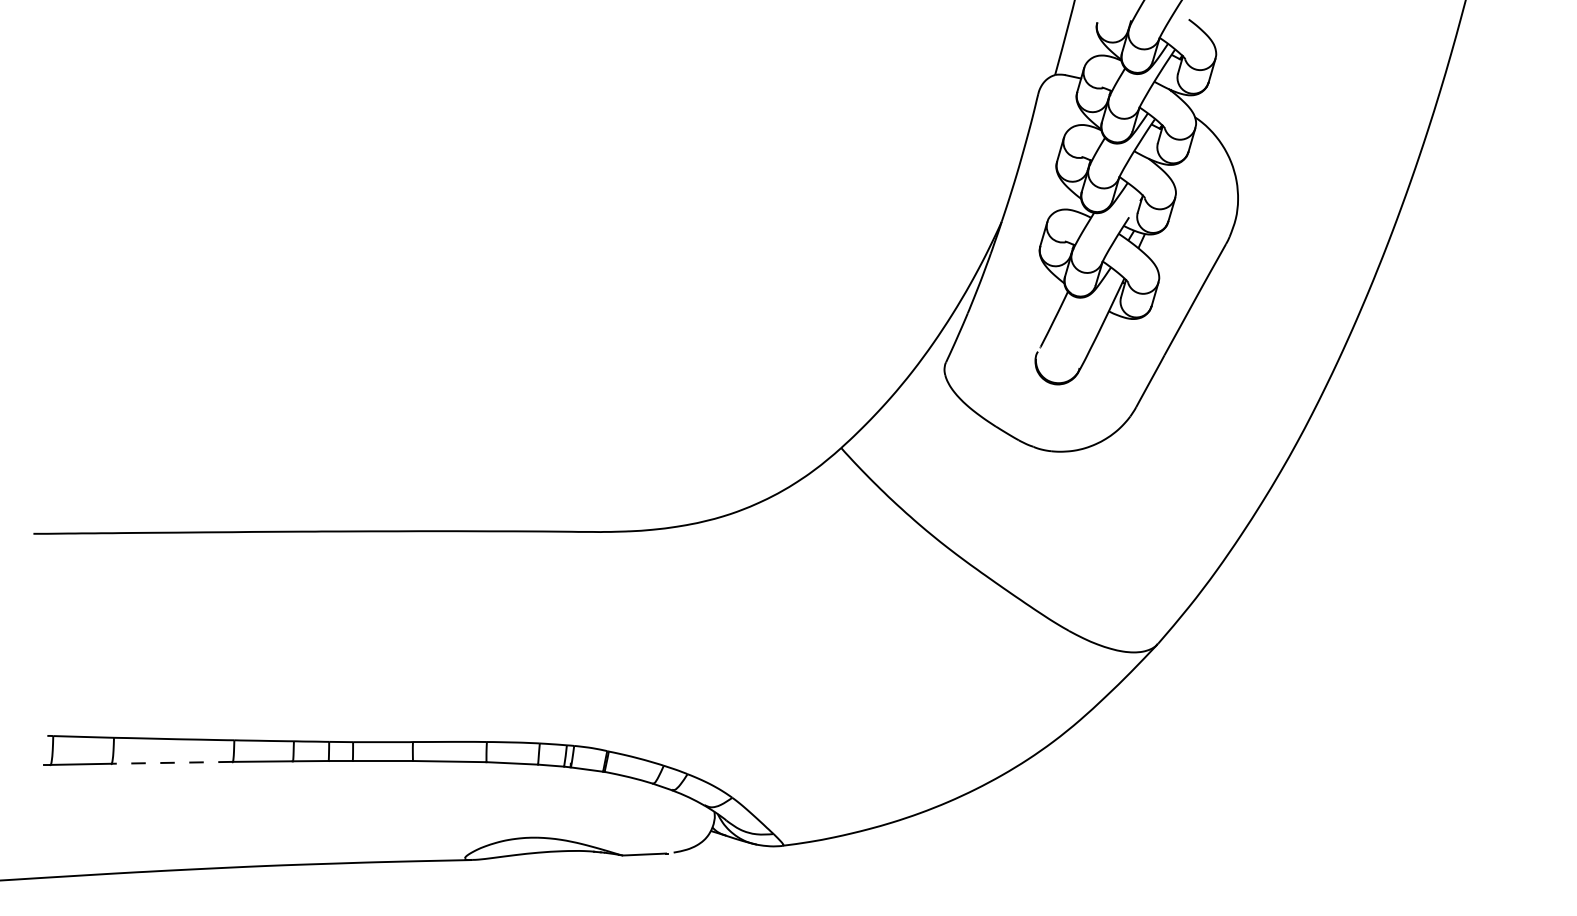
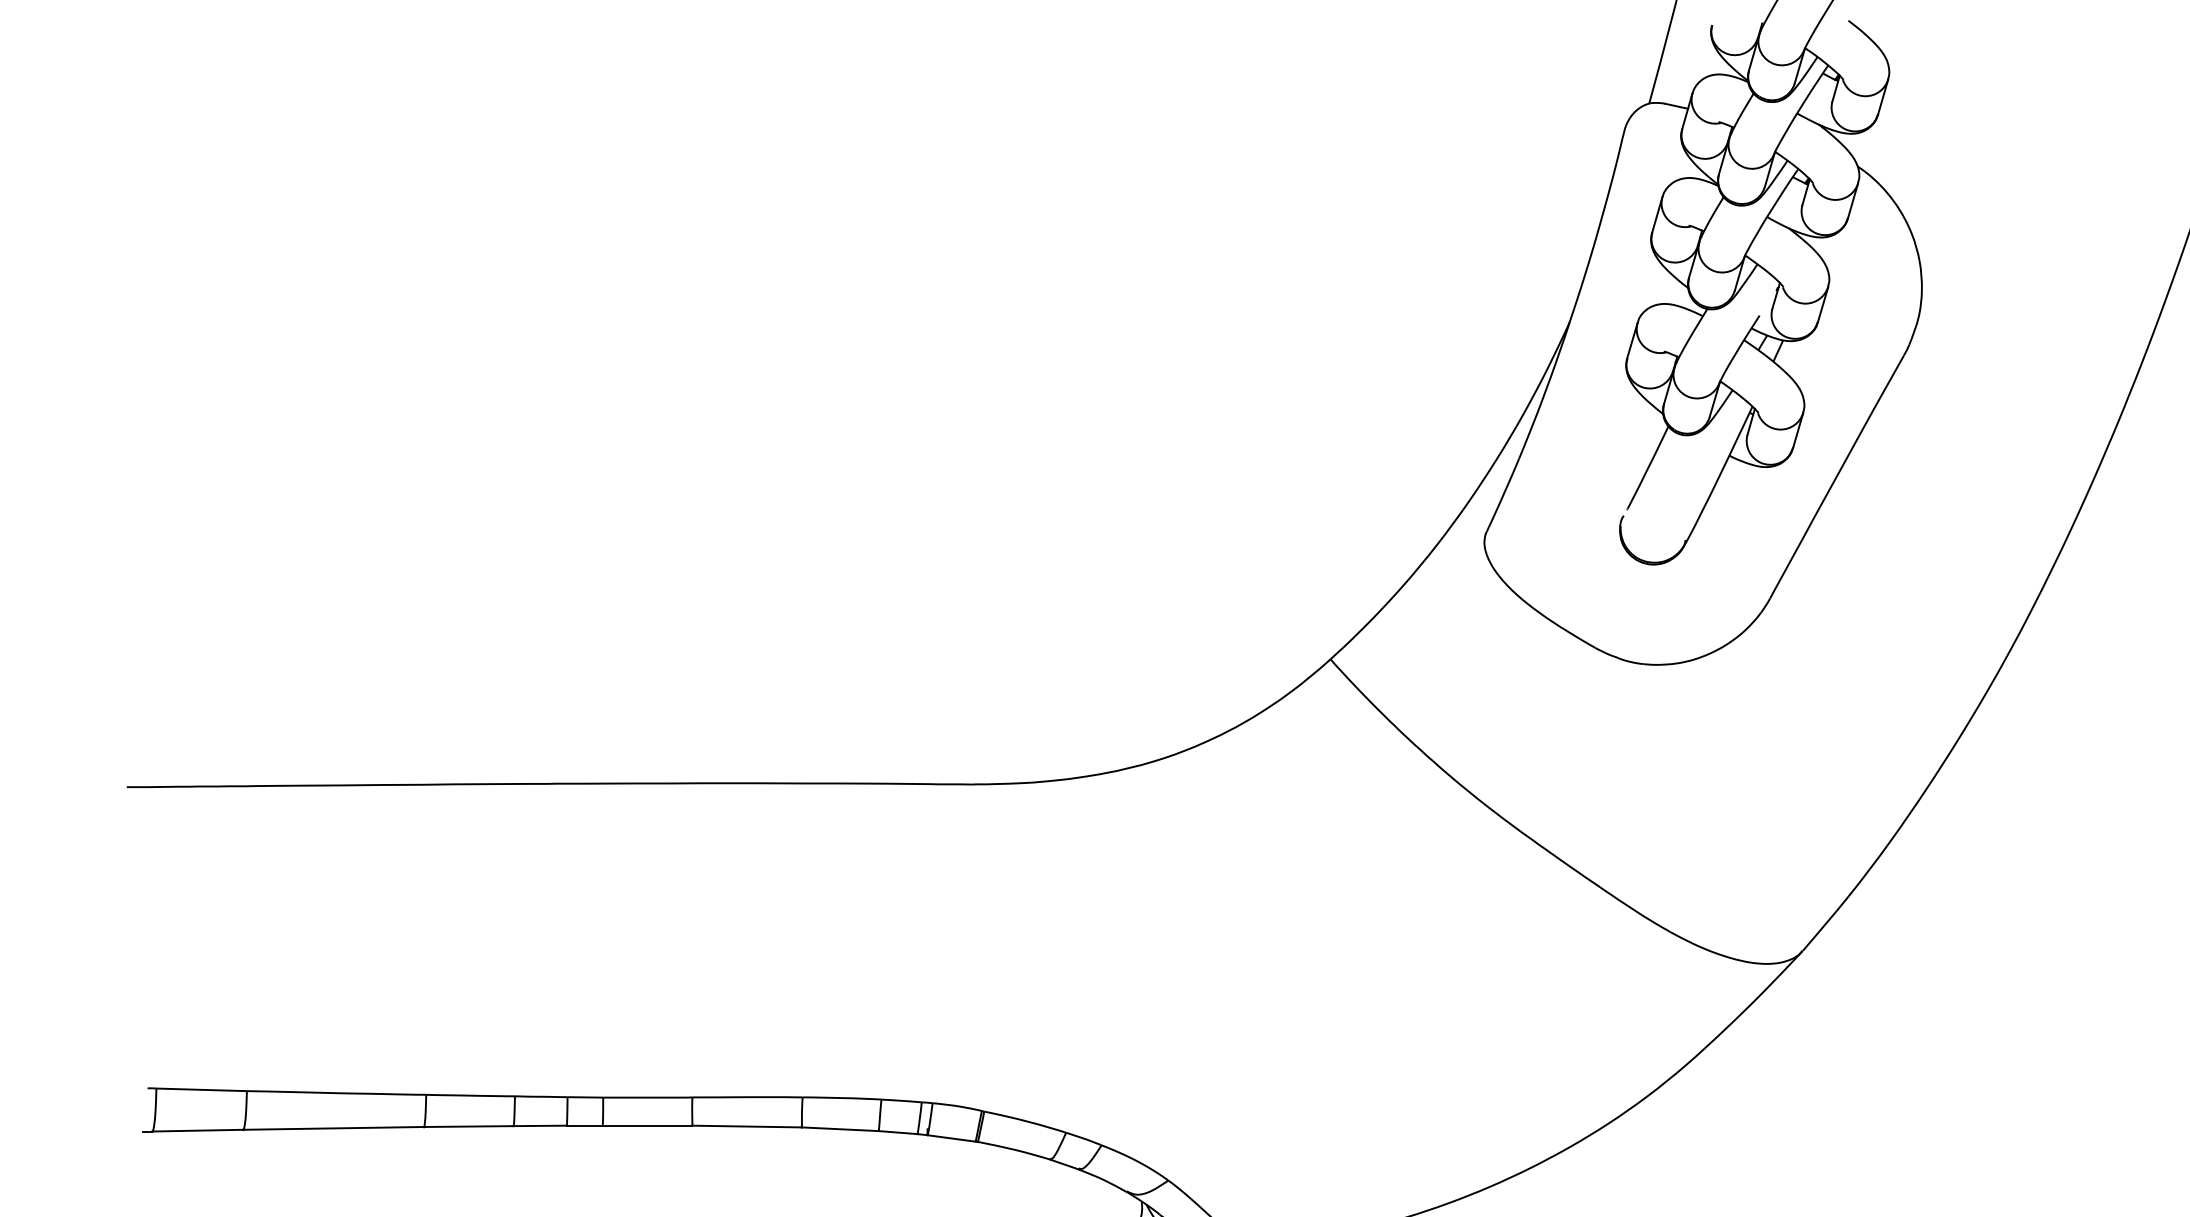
line: (172, 762) -> (334, 1127), dashed -> solid

